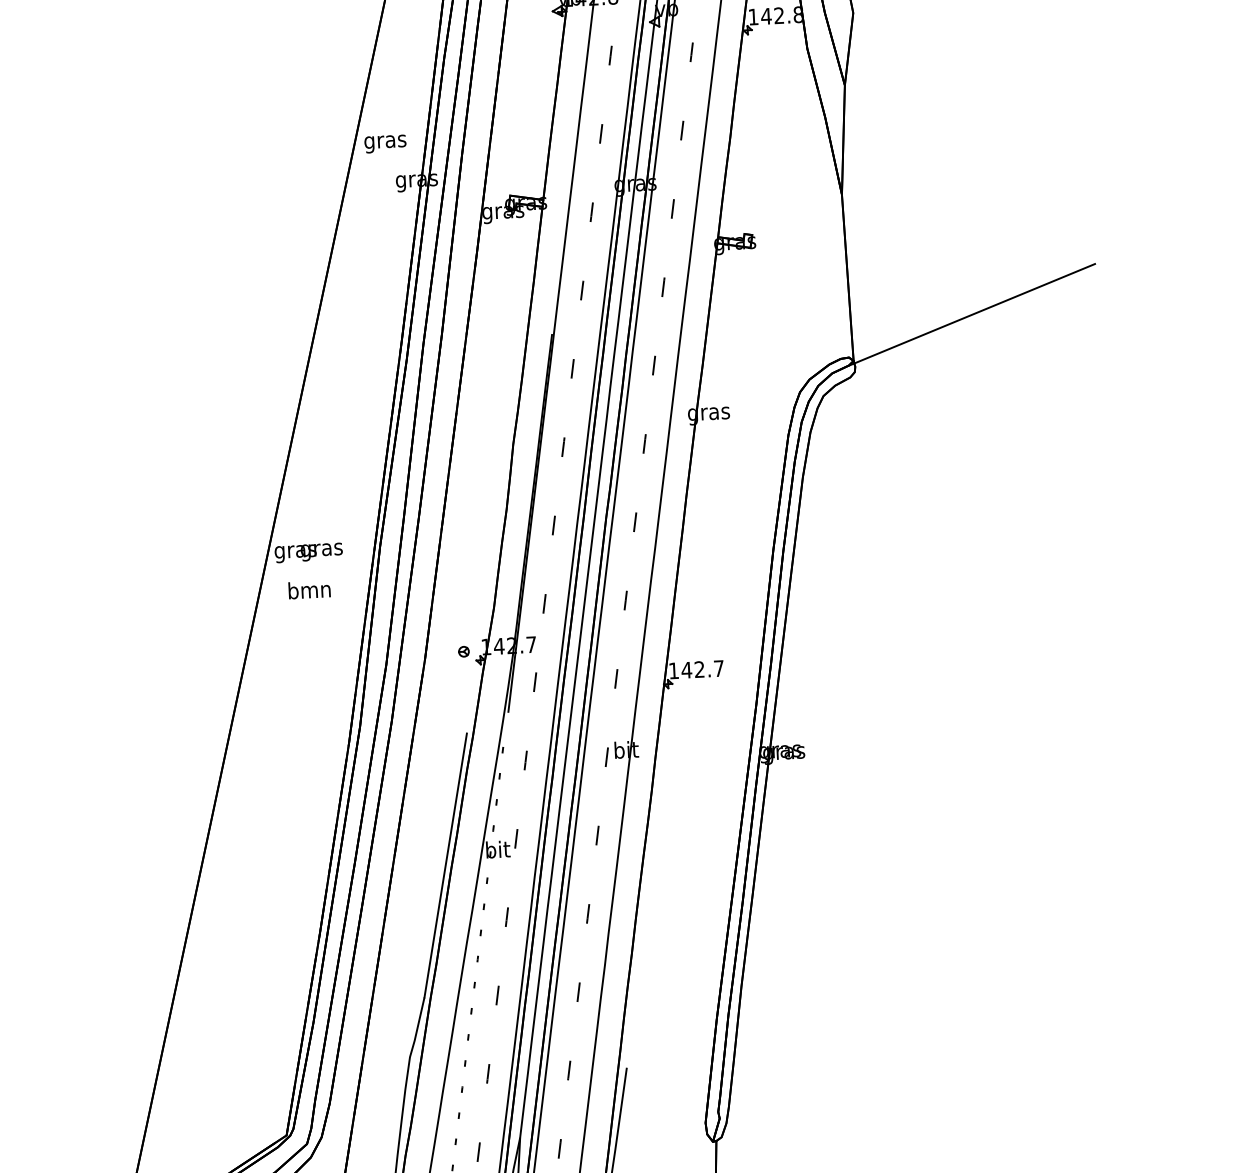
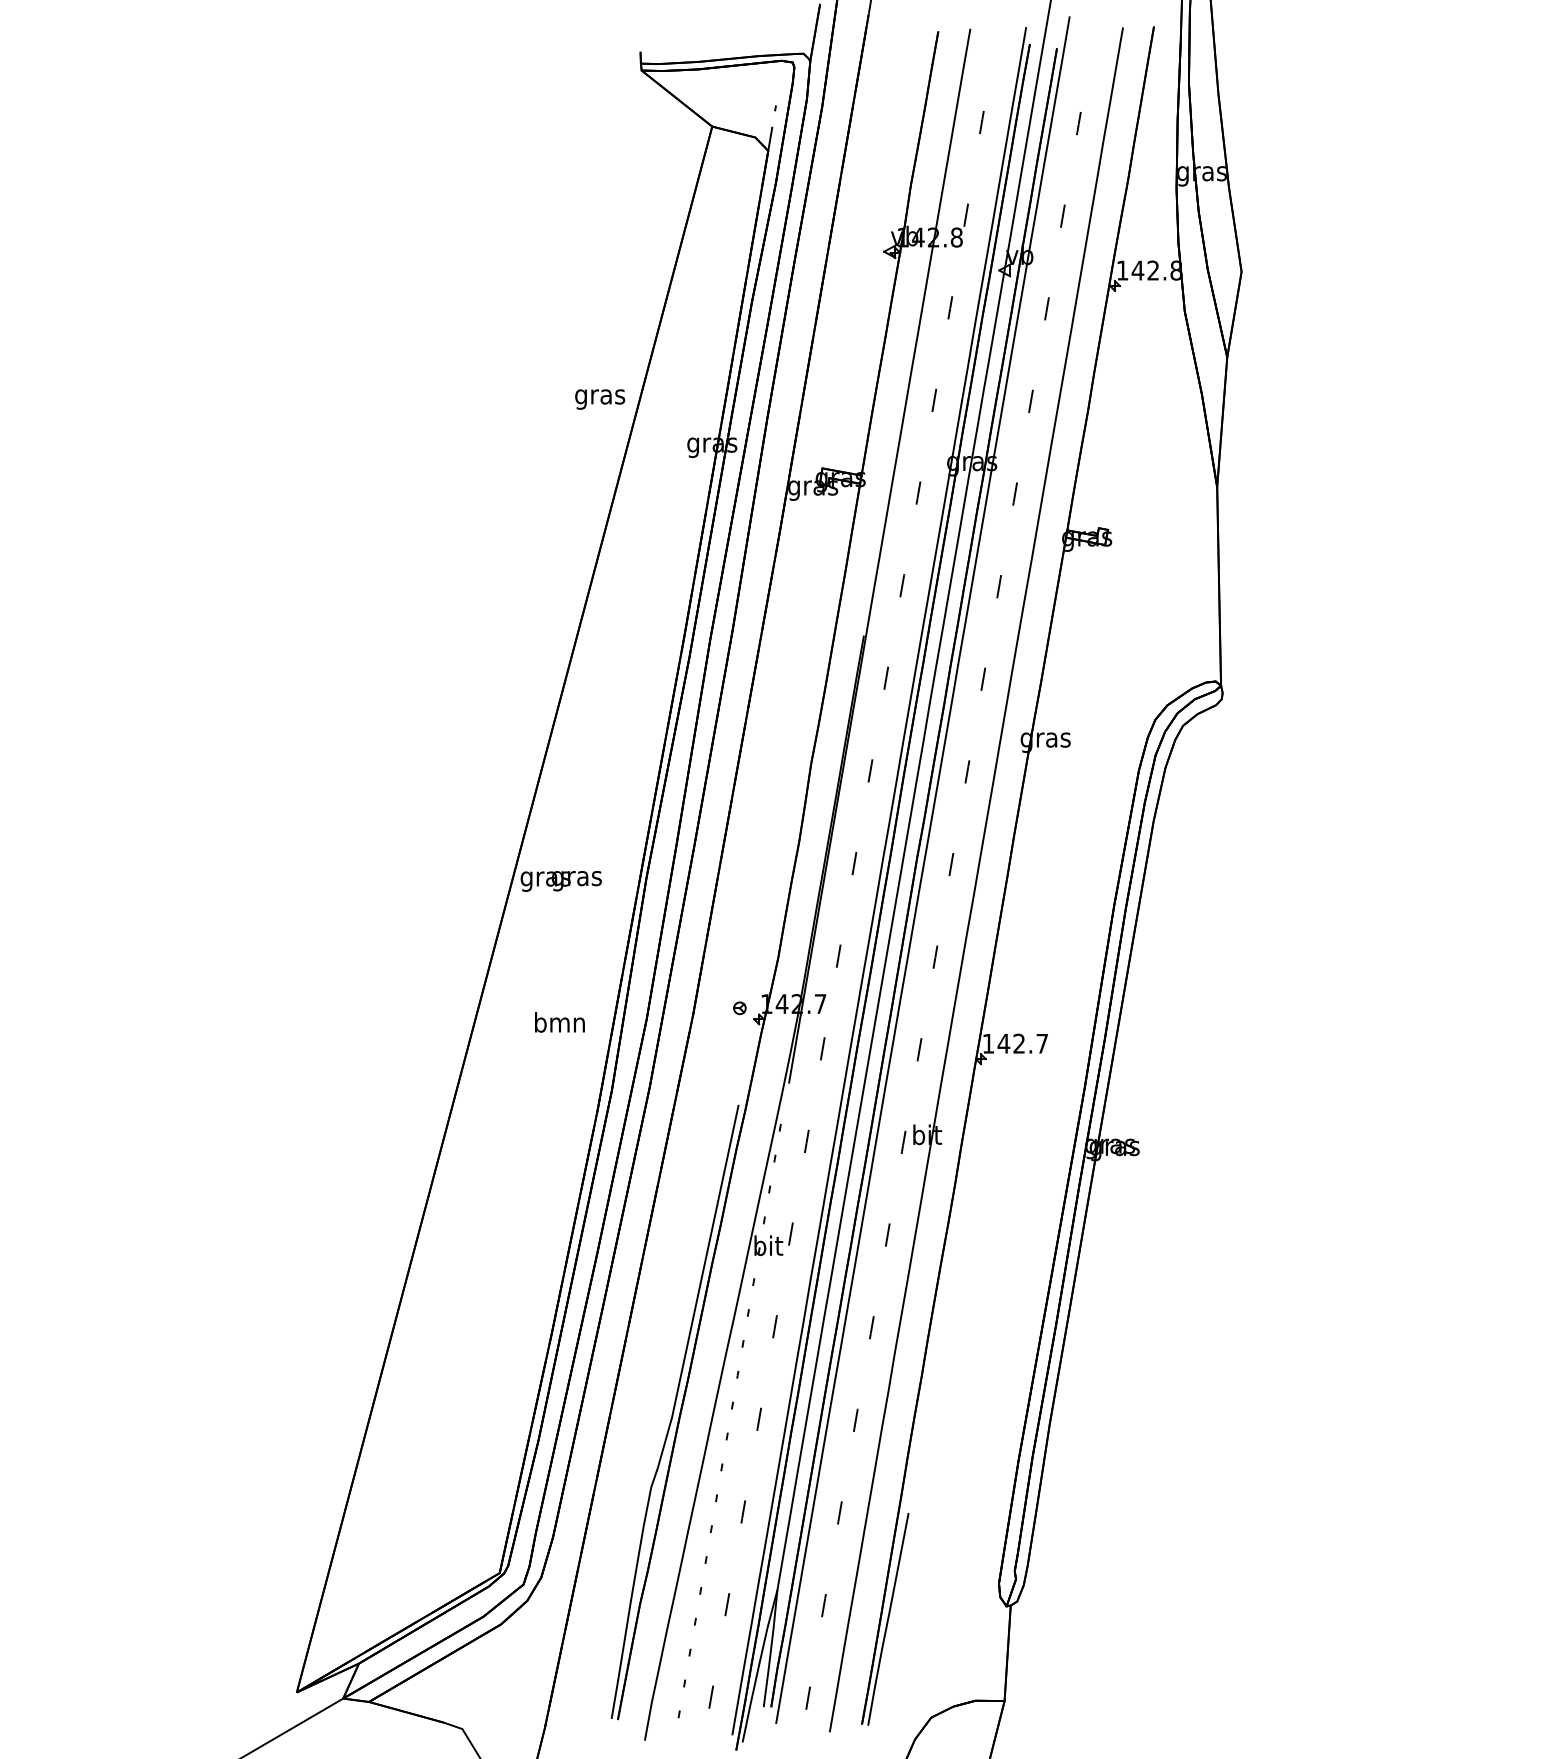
text: (385, 144) -> (600, 399), moved
line: (972, 314) -> (1365, 637), removed
text: (309, 589) -> (559, 1022), moved

